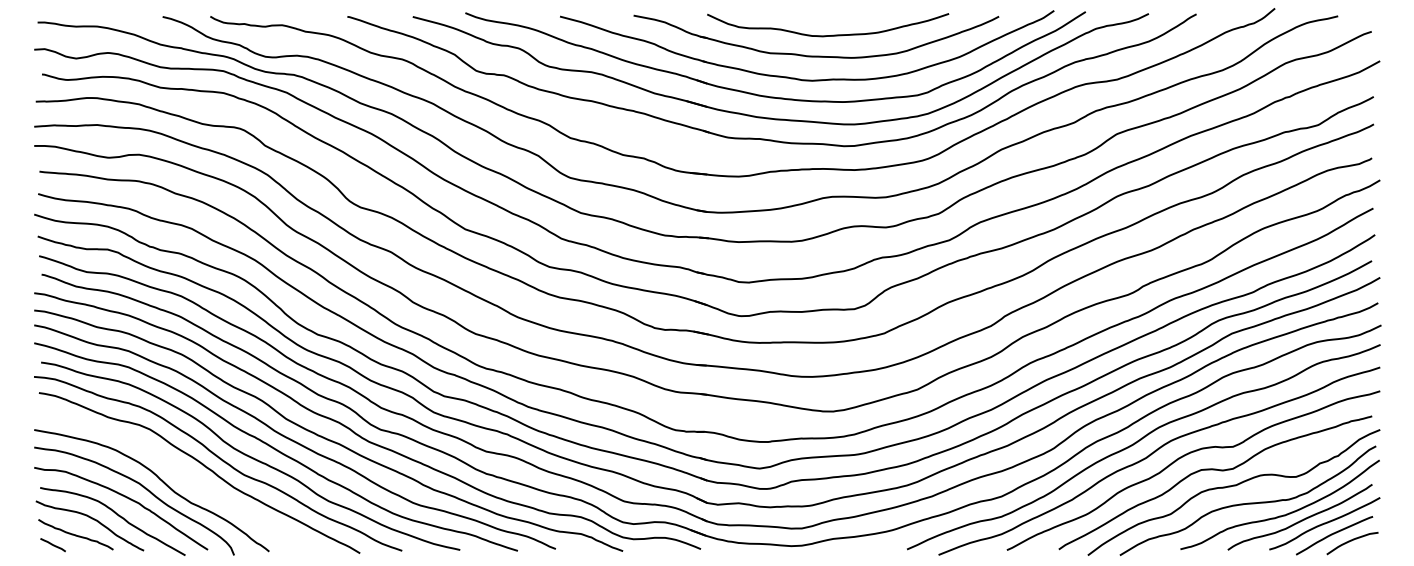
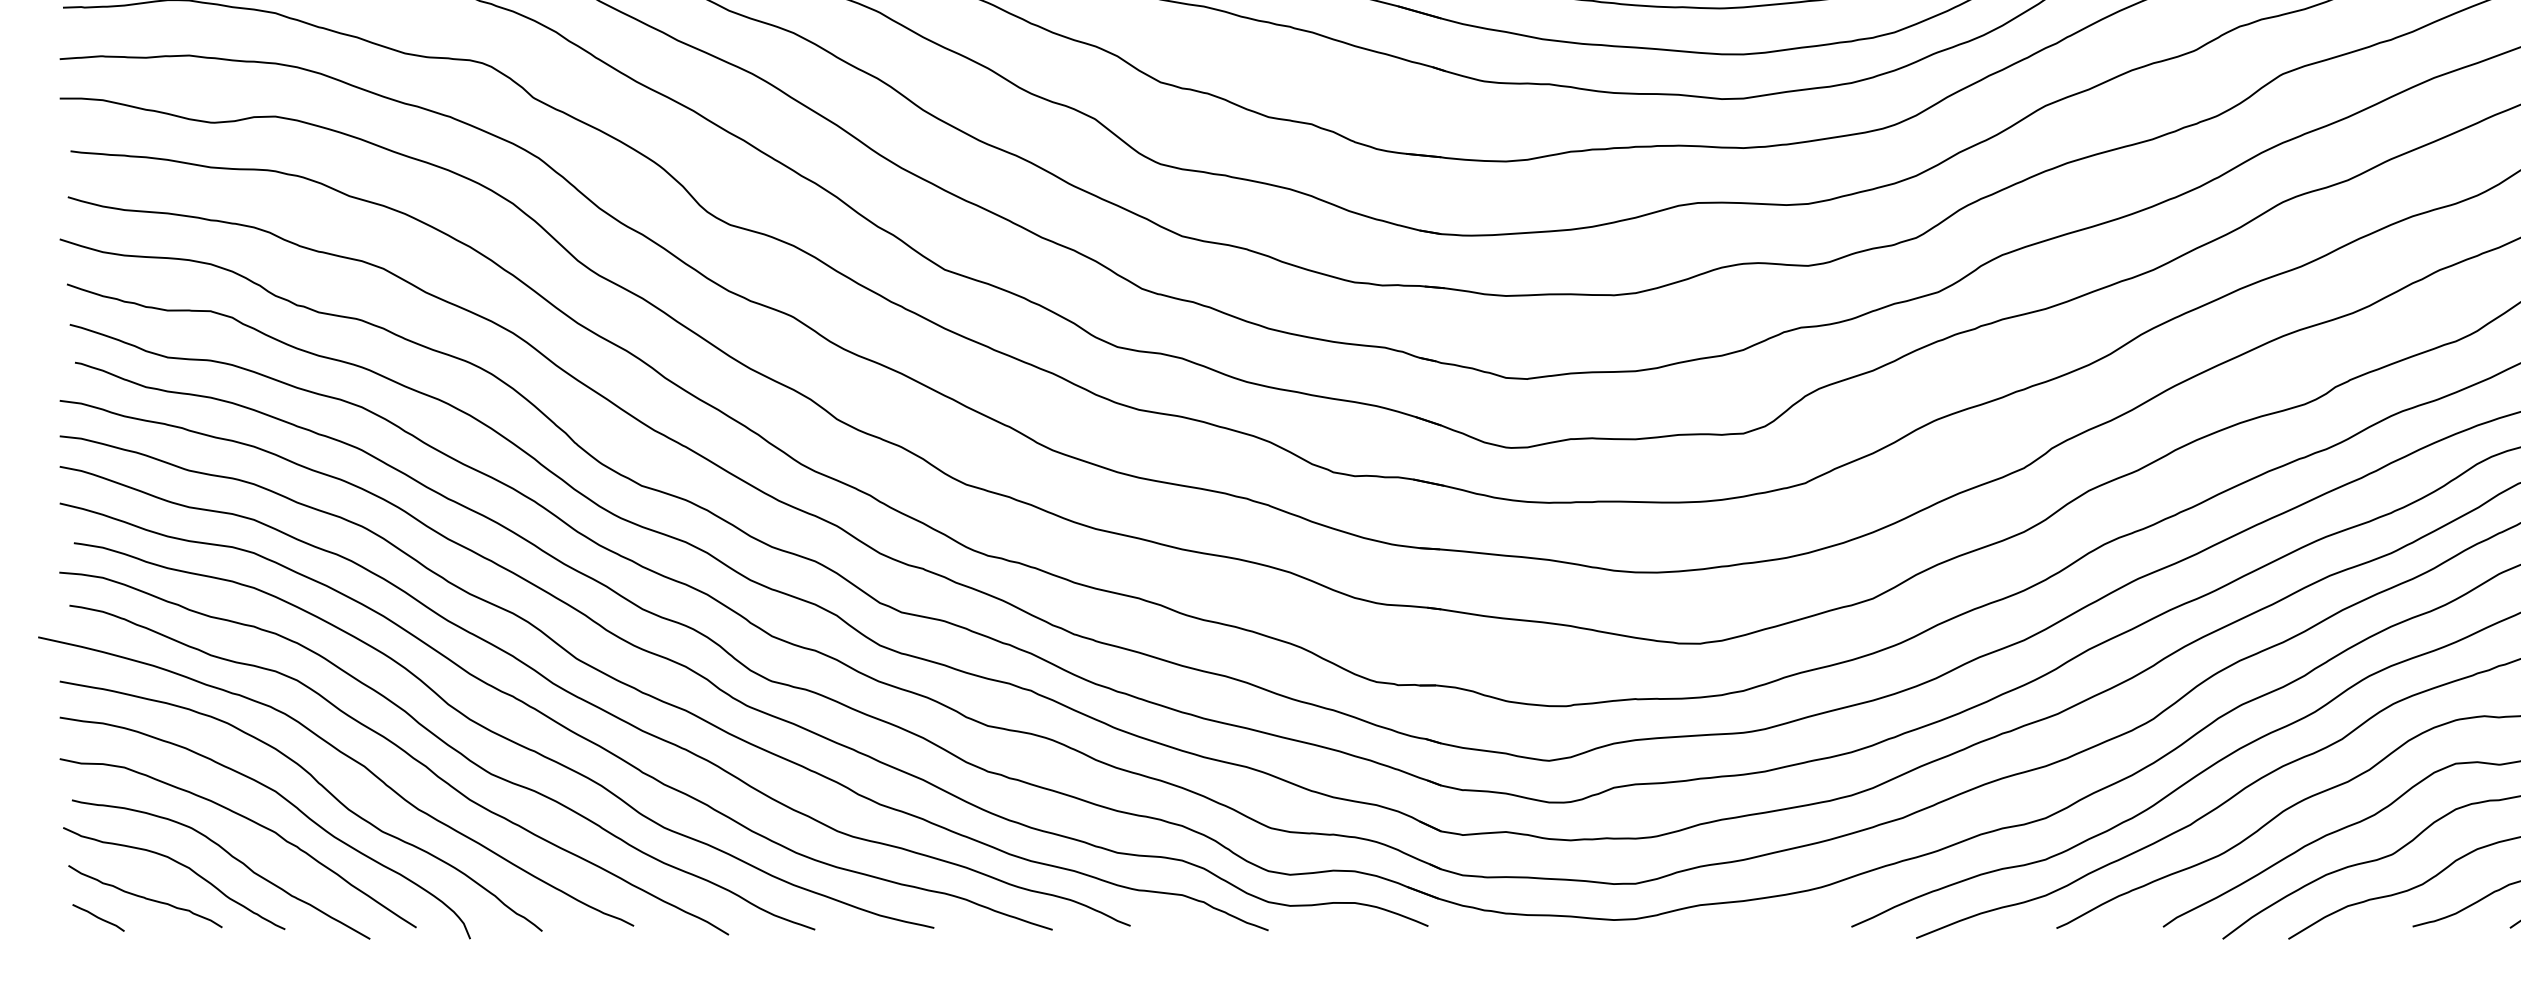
curve: (175, 468) -> (349, 760), added

